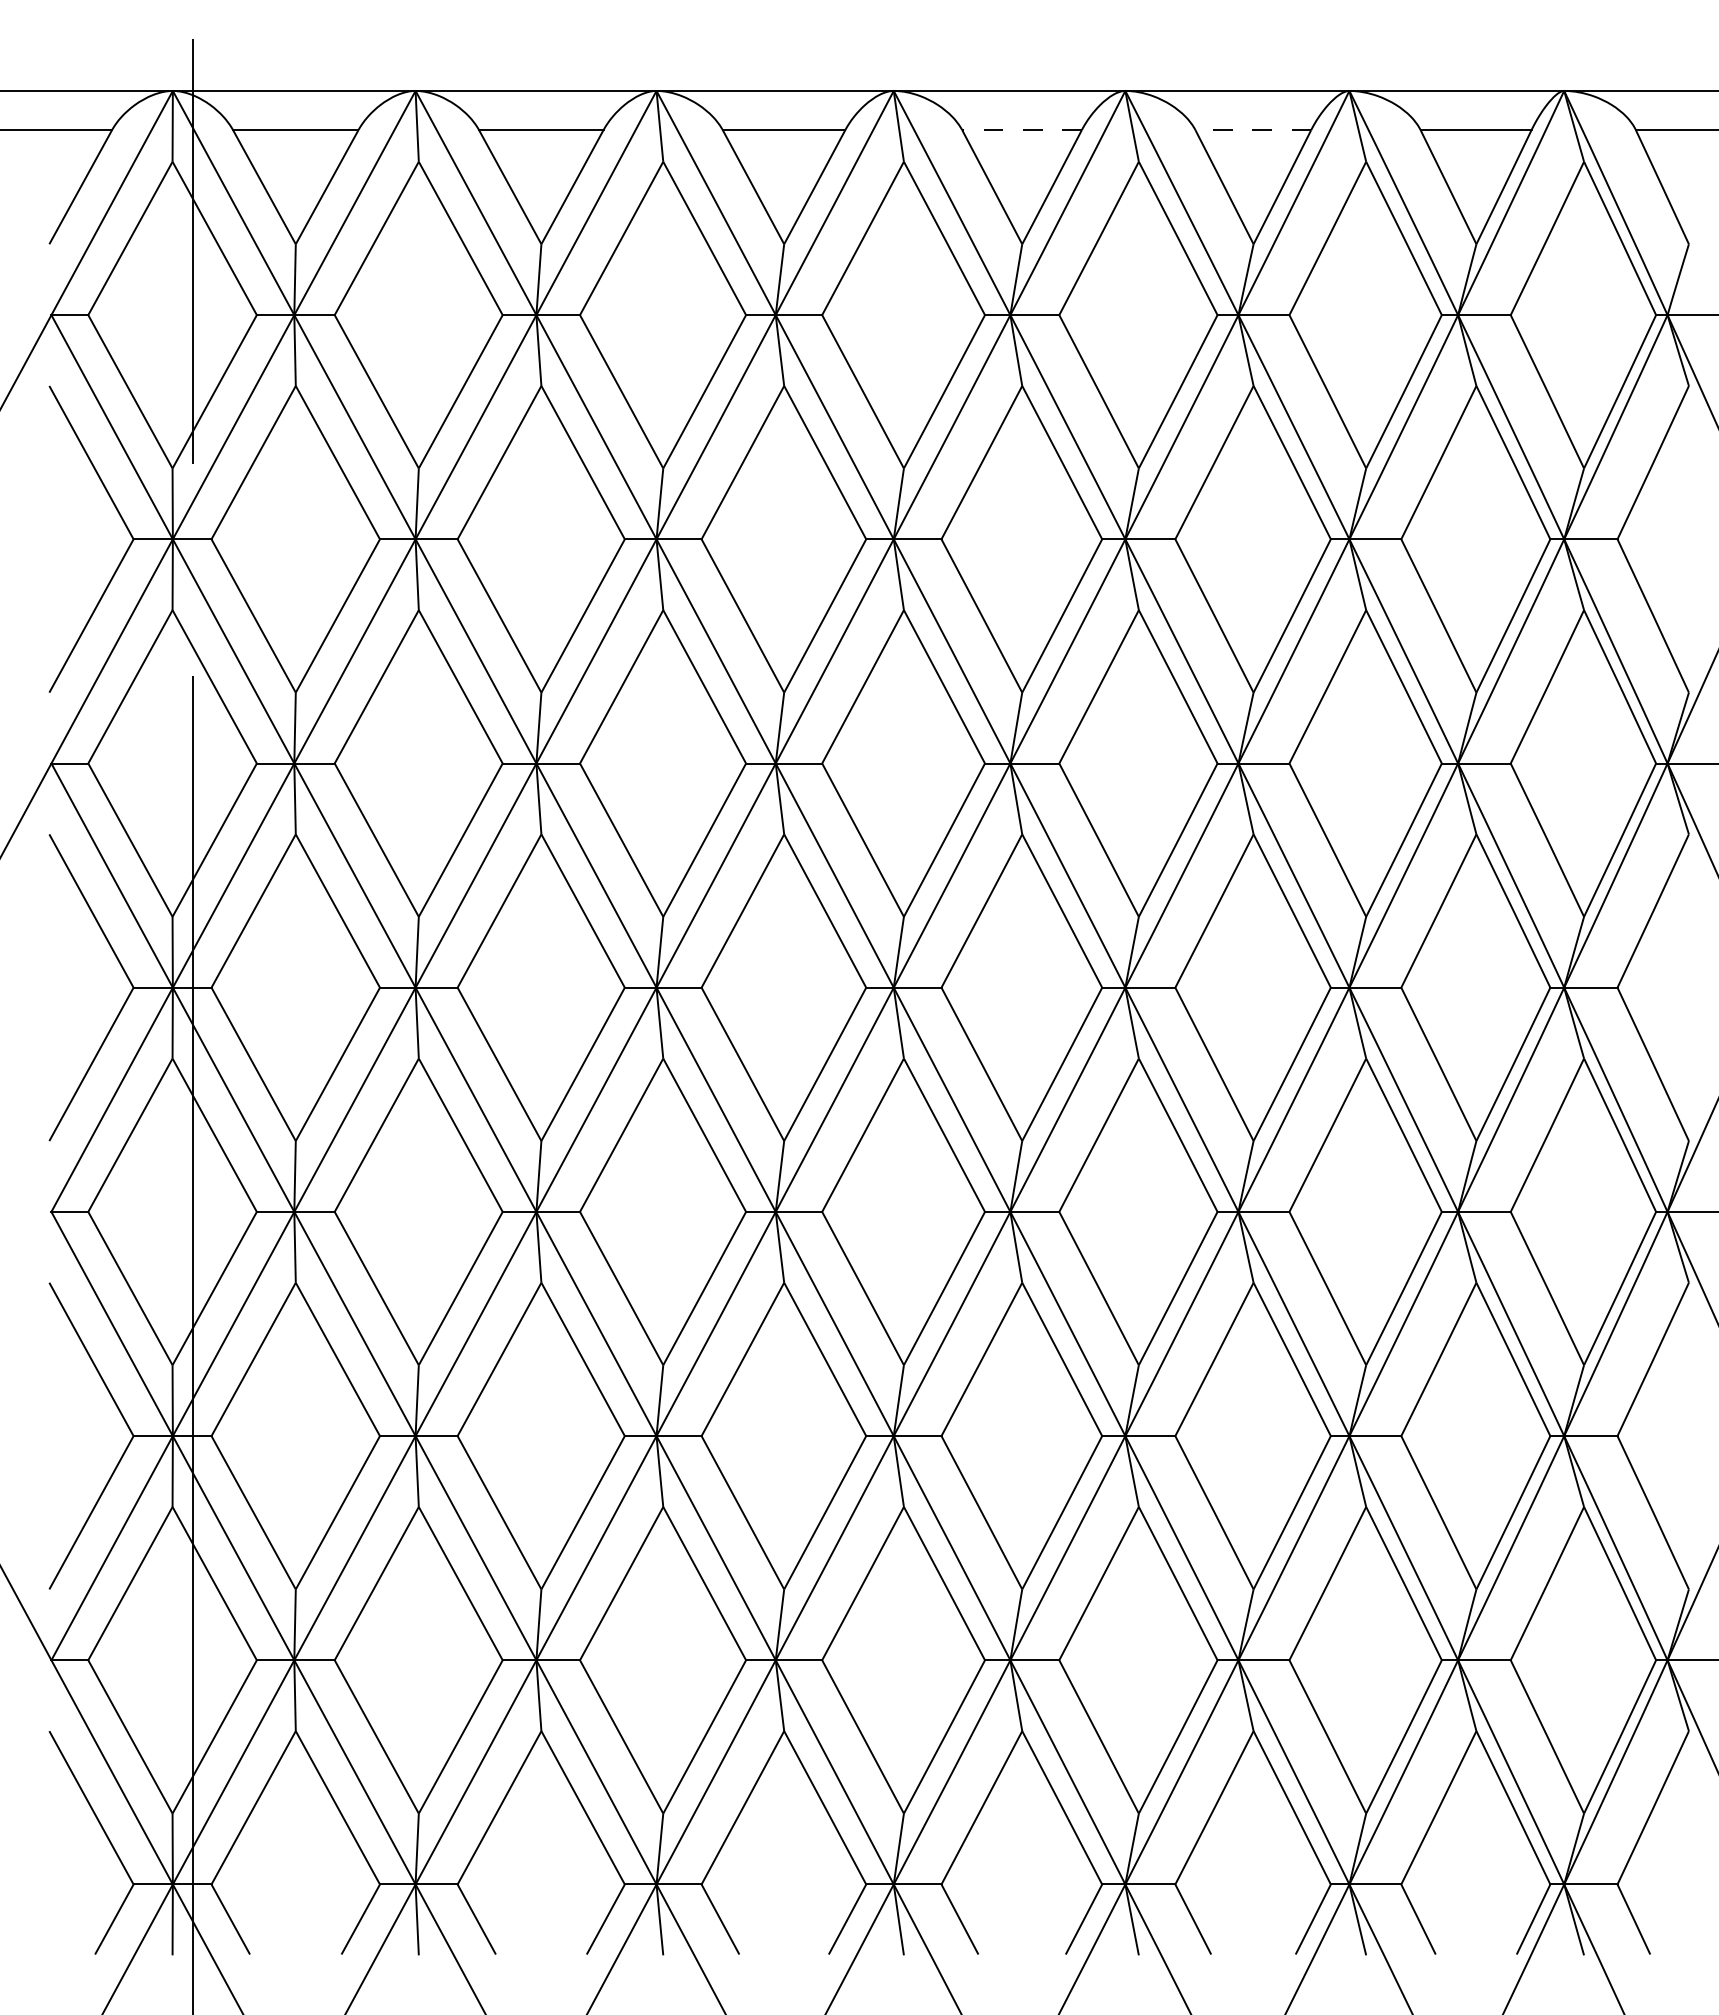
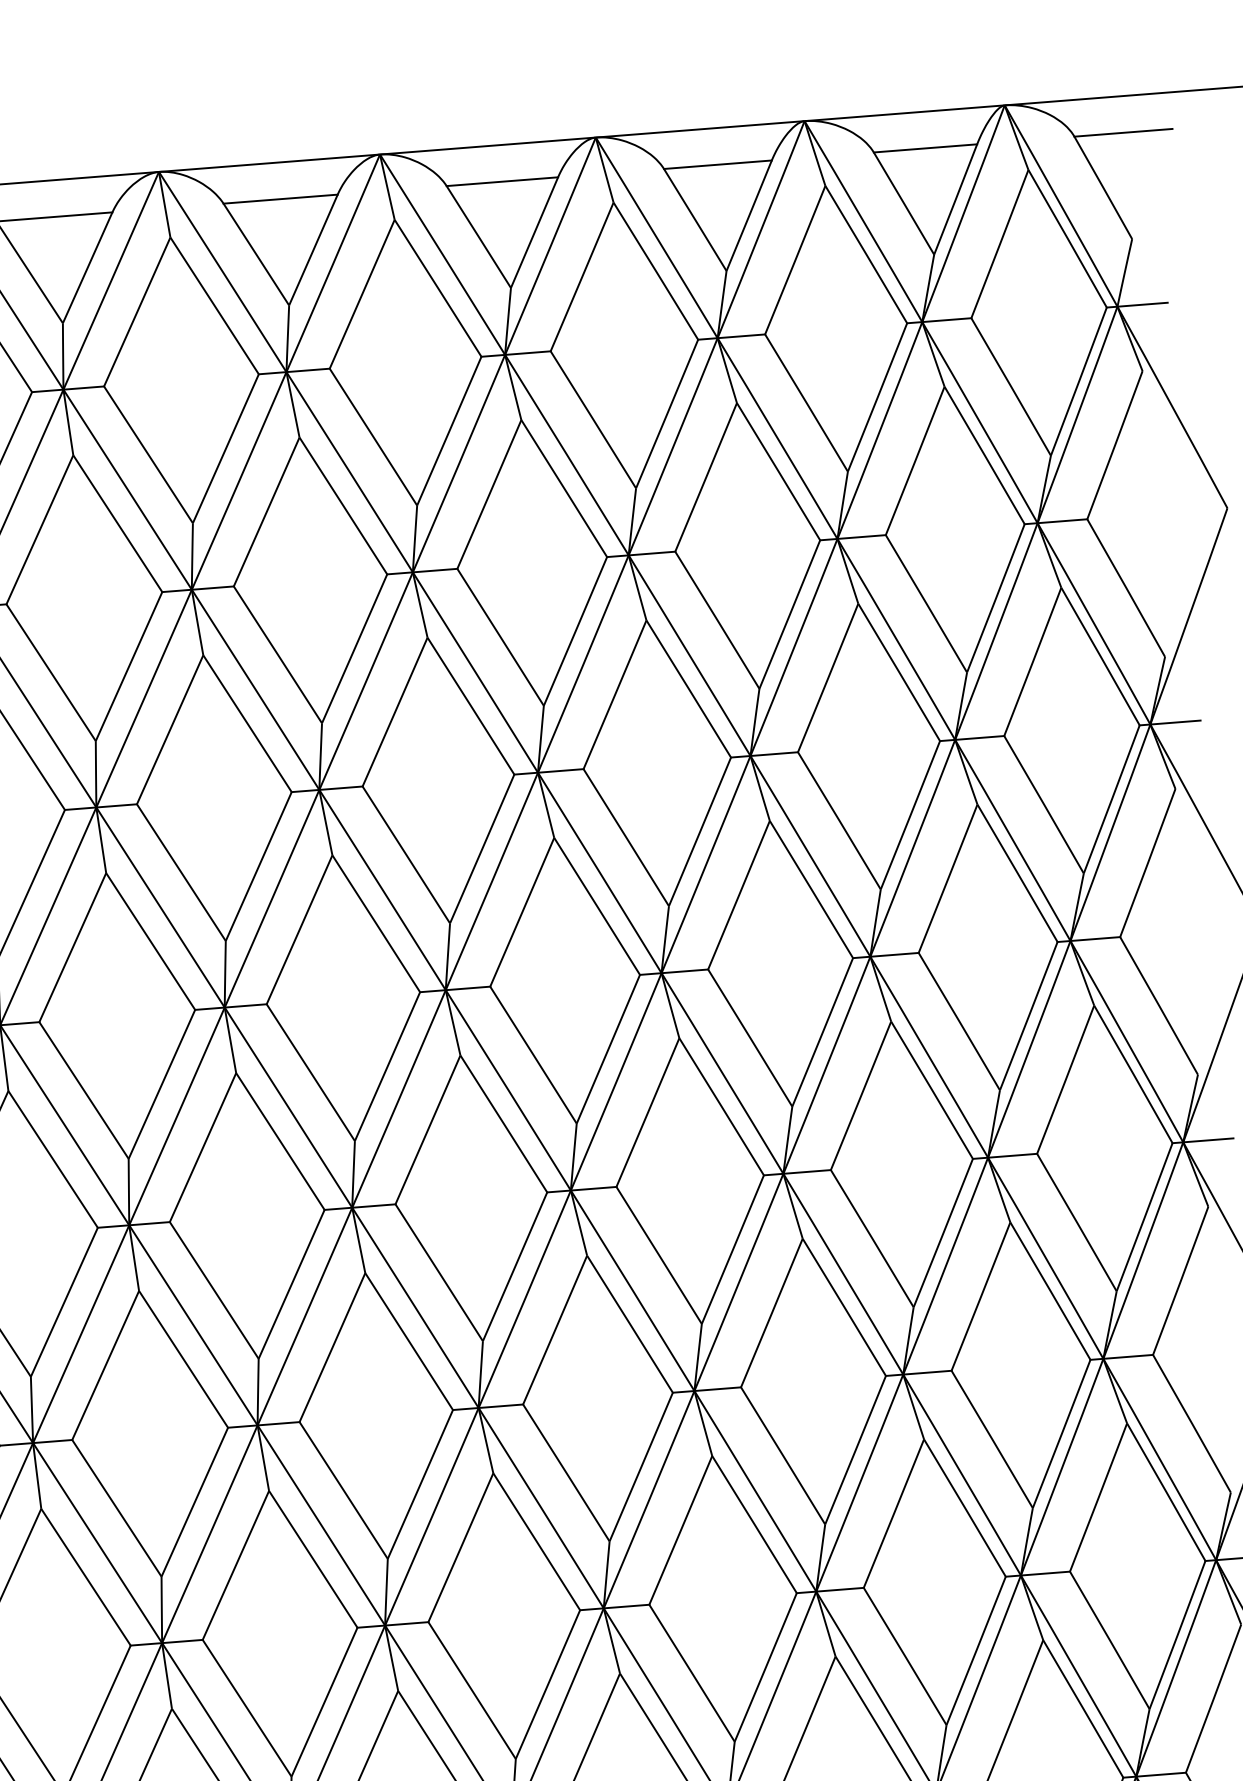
line: (1022, 130) -> (502, 181), dashed -> solid
line: (1253, 130) -> (718, 165), dashed -> solid

